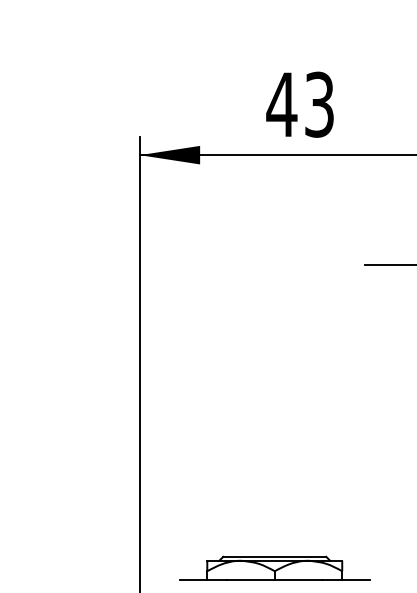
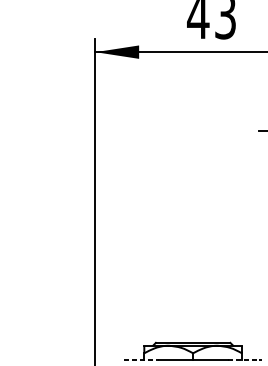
line: (203, 579) -> (141, 359), solid -> dashed
line: (346, 579) -> (245, 359), solid -> dashed

